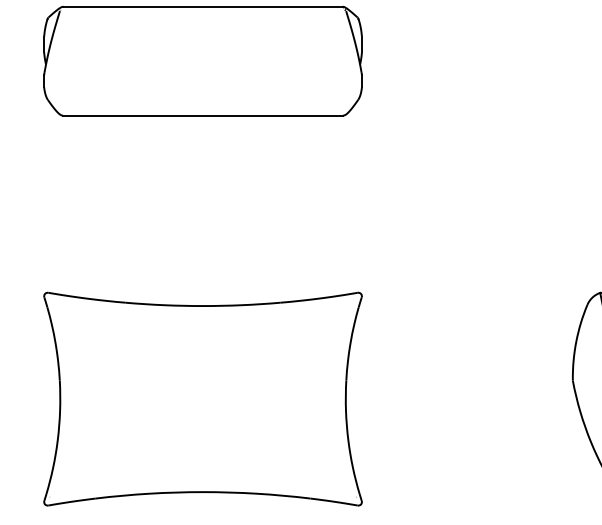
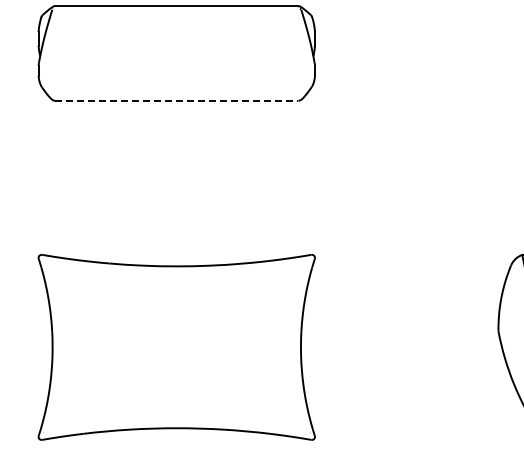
line: (202, 115) -> (176, 100), solid -> dashed

